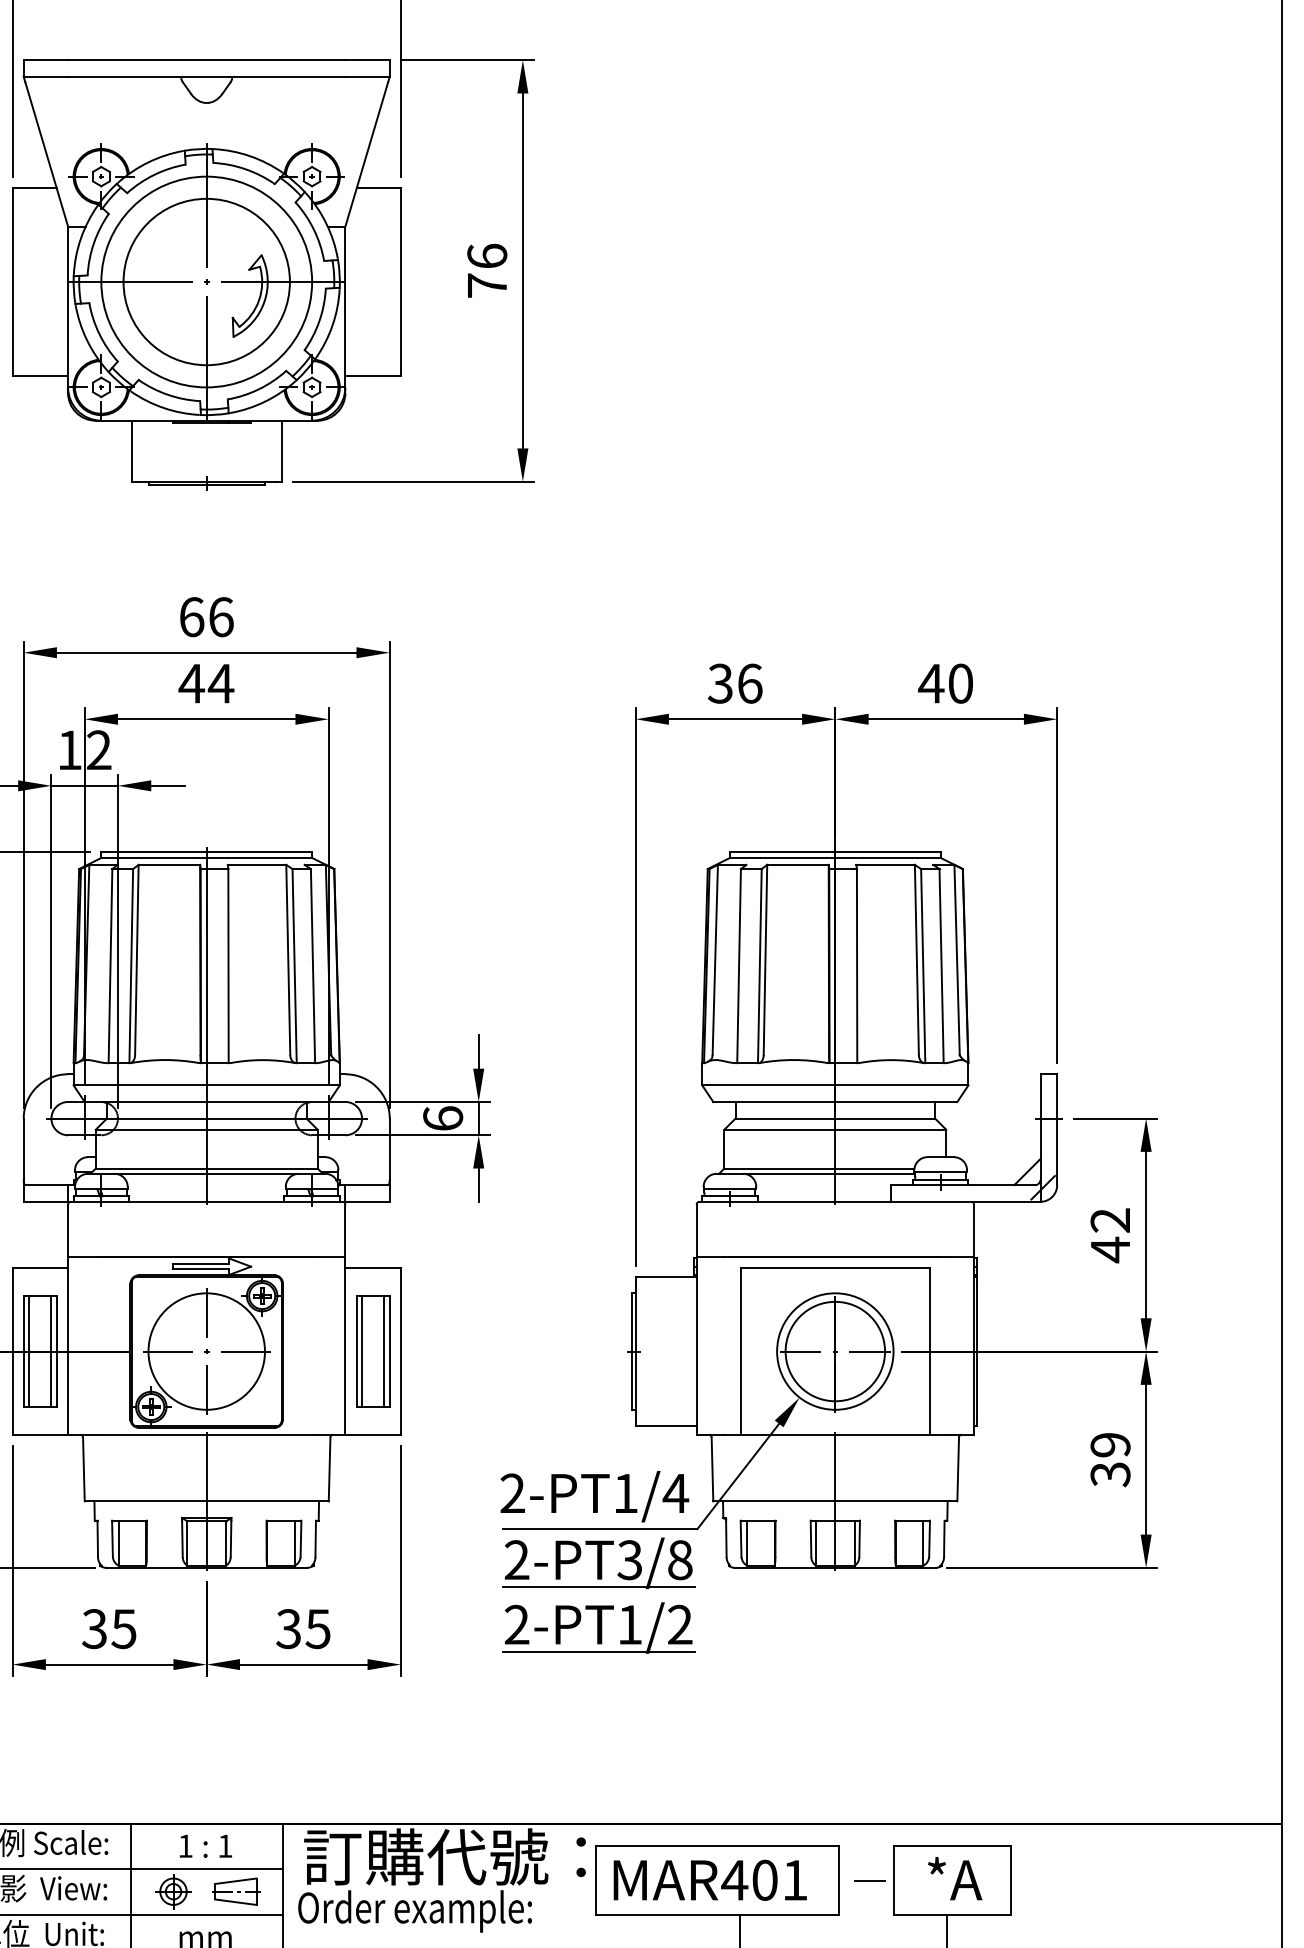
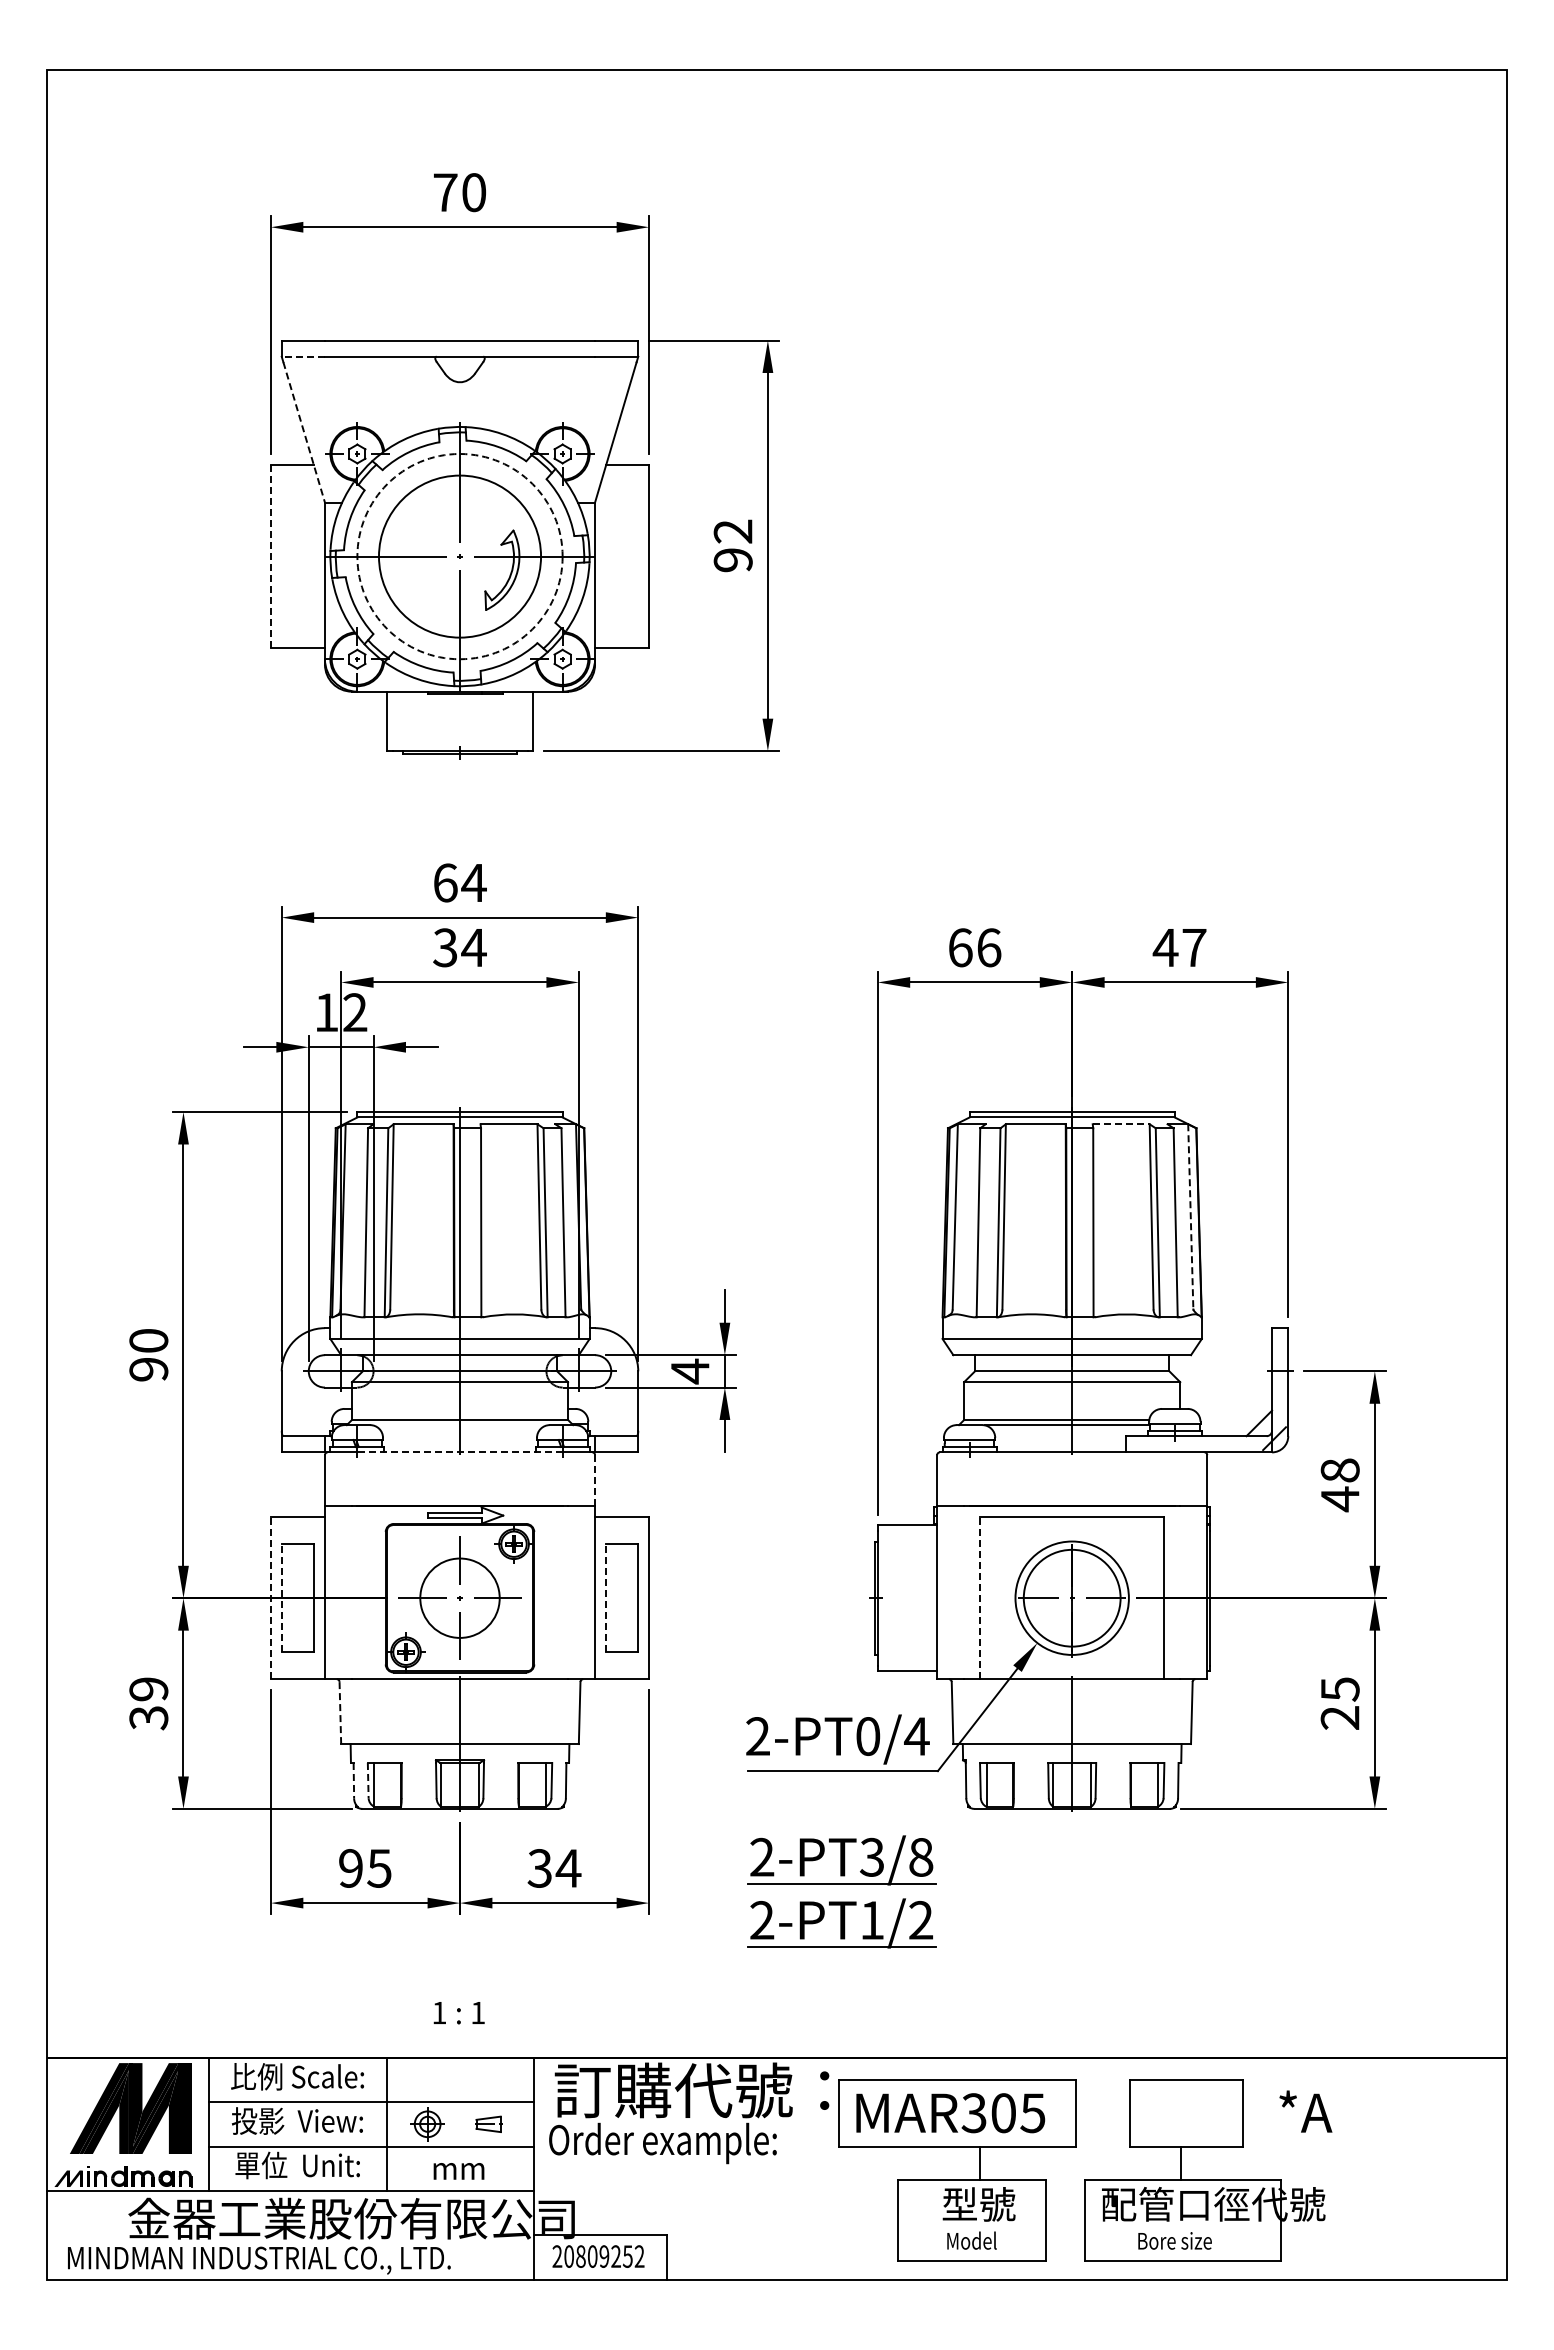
line: (46, 76) -> (303, 356), solid -> dashed
line: (47, 154) -> (304, 432), solid -> dashed
text: (486, 270) -> (732, 545), 76 -> 92
line: (12, 281) -> (270, 556), solid -> dashed
circle: (206, 281) -> (459, 556), solid -> dashed
text: (220, 616) -> (473, 882), 66 -> 64
text: (191, 683) -> (445, 947), 44 -> 34
text: (720, 683) -> (960, 947), 36 -> 66
text: (960, 683) -> (1194, 947), 40 -> 47
line: (885, 865) -> (1121, 1124), solid -> dashed
line: (956, 959) -> (1190, 1216), solid -> dashed
text: (442, 1118) -> (689, 1371), 6 -> 4
line: (206, 1174) -> (459, 1425), removed
line: (207, 1201) -> (460, 1452), solid -> dashed
text: (1109, 1220) -> (1339, 1470), 42 -> 48
line: (345, 1230) -> (595, 1480), solid -> dashed
line: (12, 1350) -> (270, 1597), solid -> dashed
line: (23, 1350) -> (281, 1597), solid -> dashed
circle: (206, 1350) -> (459, 1597), size x0.7
line: (356, 1350) -> (605, 1597), solid -> dashed
line: (741, 1350) -> (980, 1597), solid -> dashed
line: (29, 1351) -> (287, 1598), removed
line: (51, 1351) -> (308, 1598), removed
line: (362, 1351) -> (611, 1598), removed
line: (383, 1351) -> (632, 1598), removed
text: (1109, 1459) -> (1339, 1703), 39 -> 25
line: (84, 1468) -> (340, 1712), solid -> dashed
text: (626, 1493) -> (868, 1736), 2-PT1/4 -> 2-PT0/4
line: (97, 1538) -> (353, 1780), solid -> dashed
line: (112, 1538) -> (368, 1780), solid -> dashed
part: (598, 1588) -> (841, 1884), moved
text: (94, 1629) -> (350, 1868), 35 -> 95
text: (318, 1629) -> (568, 1868), 35 -> 34
text: (205, 1846) -> (458, 2013), moved
text: (954, 1878) -> (1305, 2111), moved
line: (869, 1879) -> (1105, 2112), removed
text: (764, 1880) -> (1003, 2113), MAR401 -> MAR305
part: (235, 1891) -> (488, 2124), size x0.6

